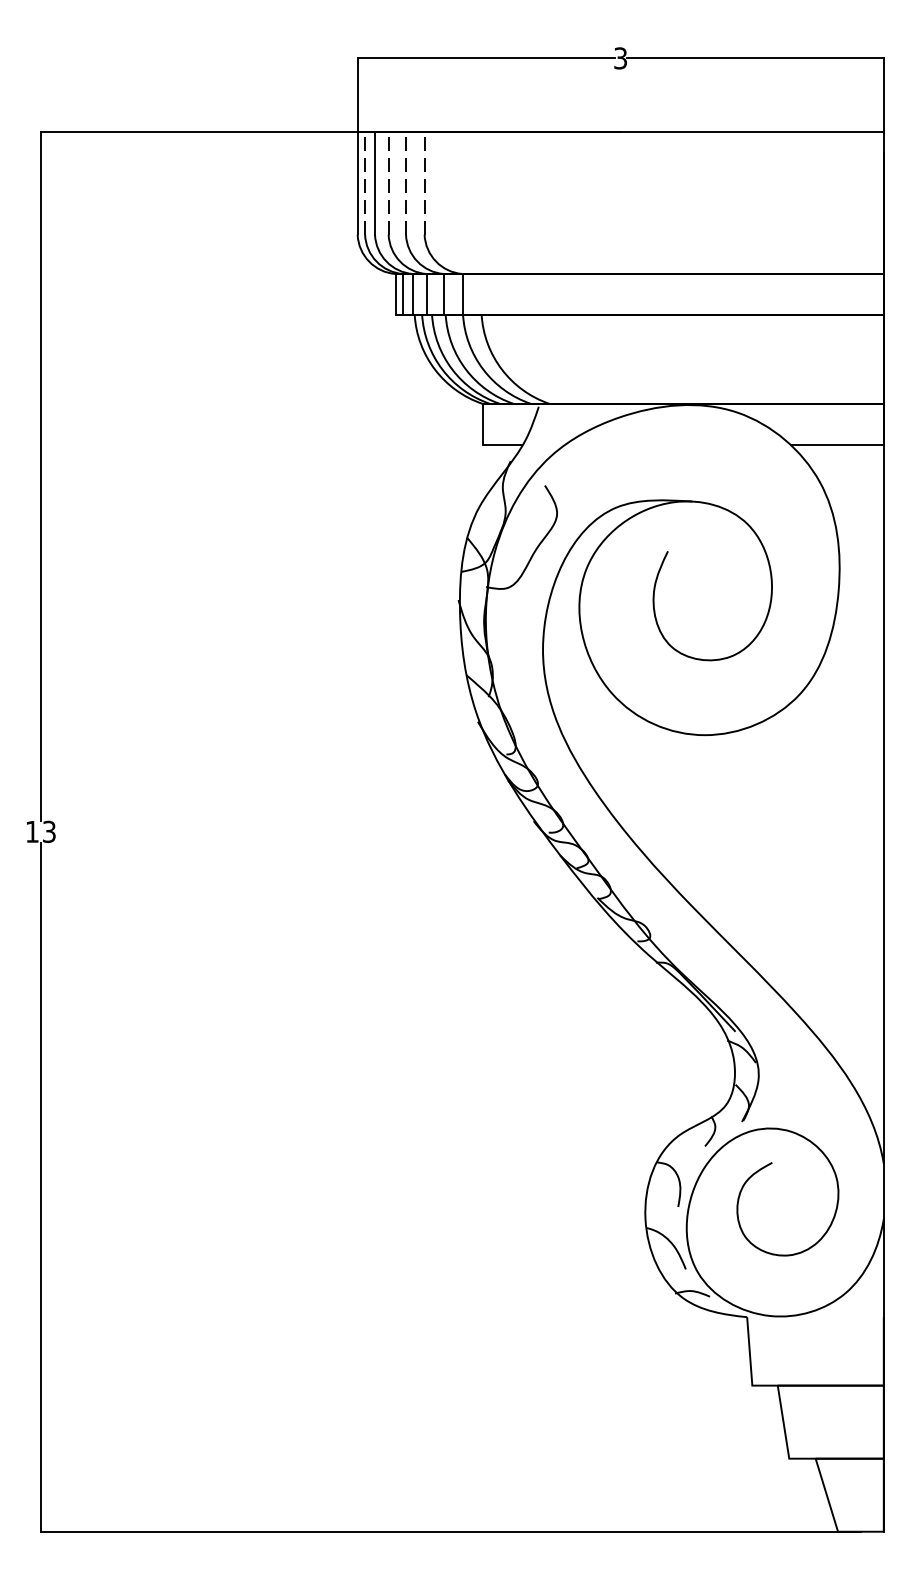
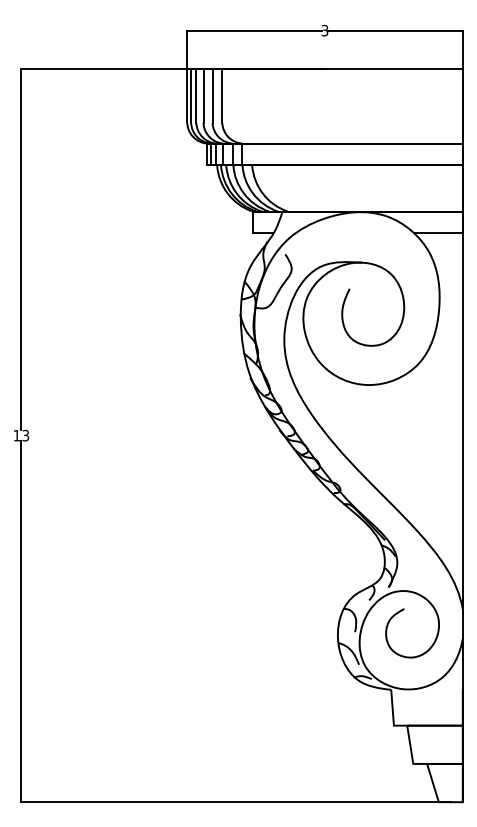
line: (365, 184) -> (191, 96), dashed -> solid
line: (388, 184) -> (203, 96), dashed -> solid
line: (405, 184) -> (212, 96), dashed -> solid
line: (424, 184) -> (222, 96), dashed -> solid

